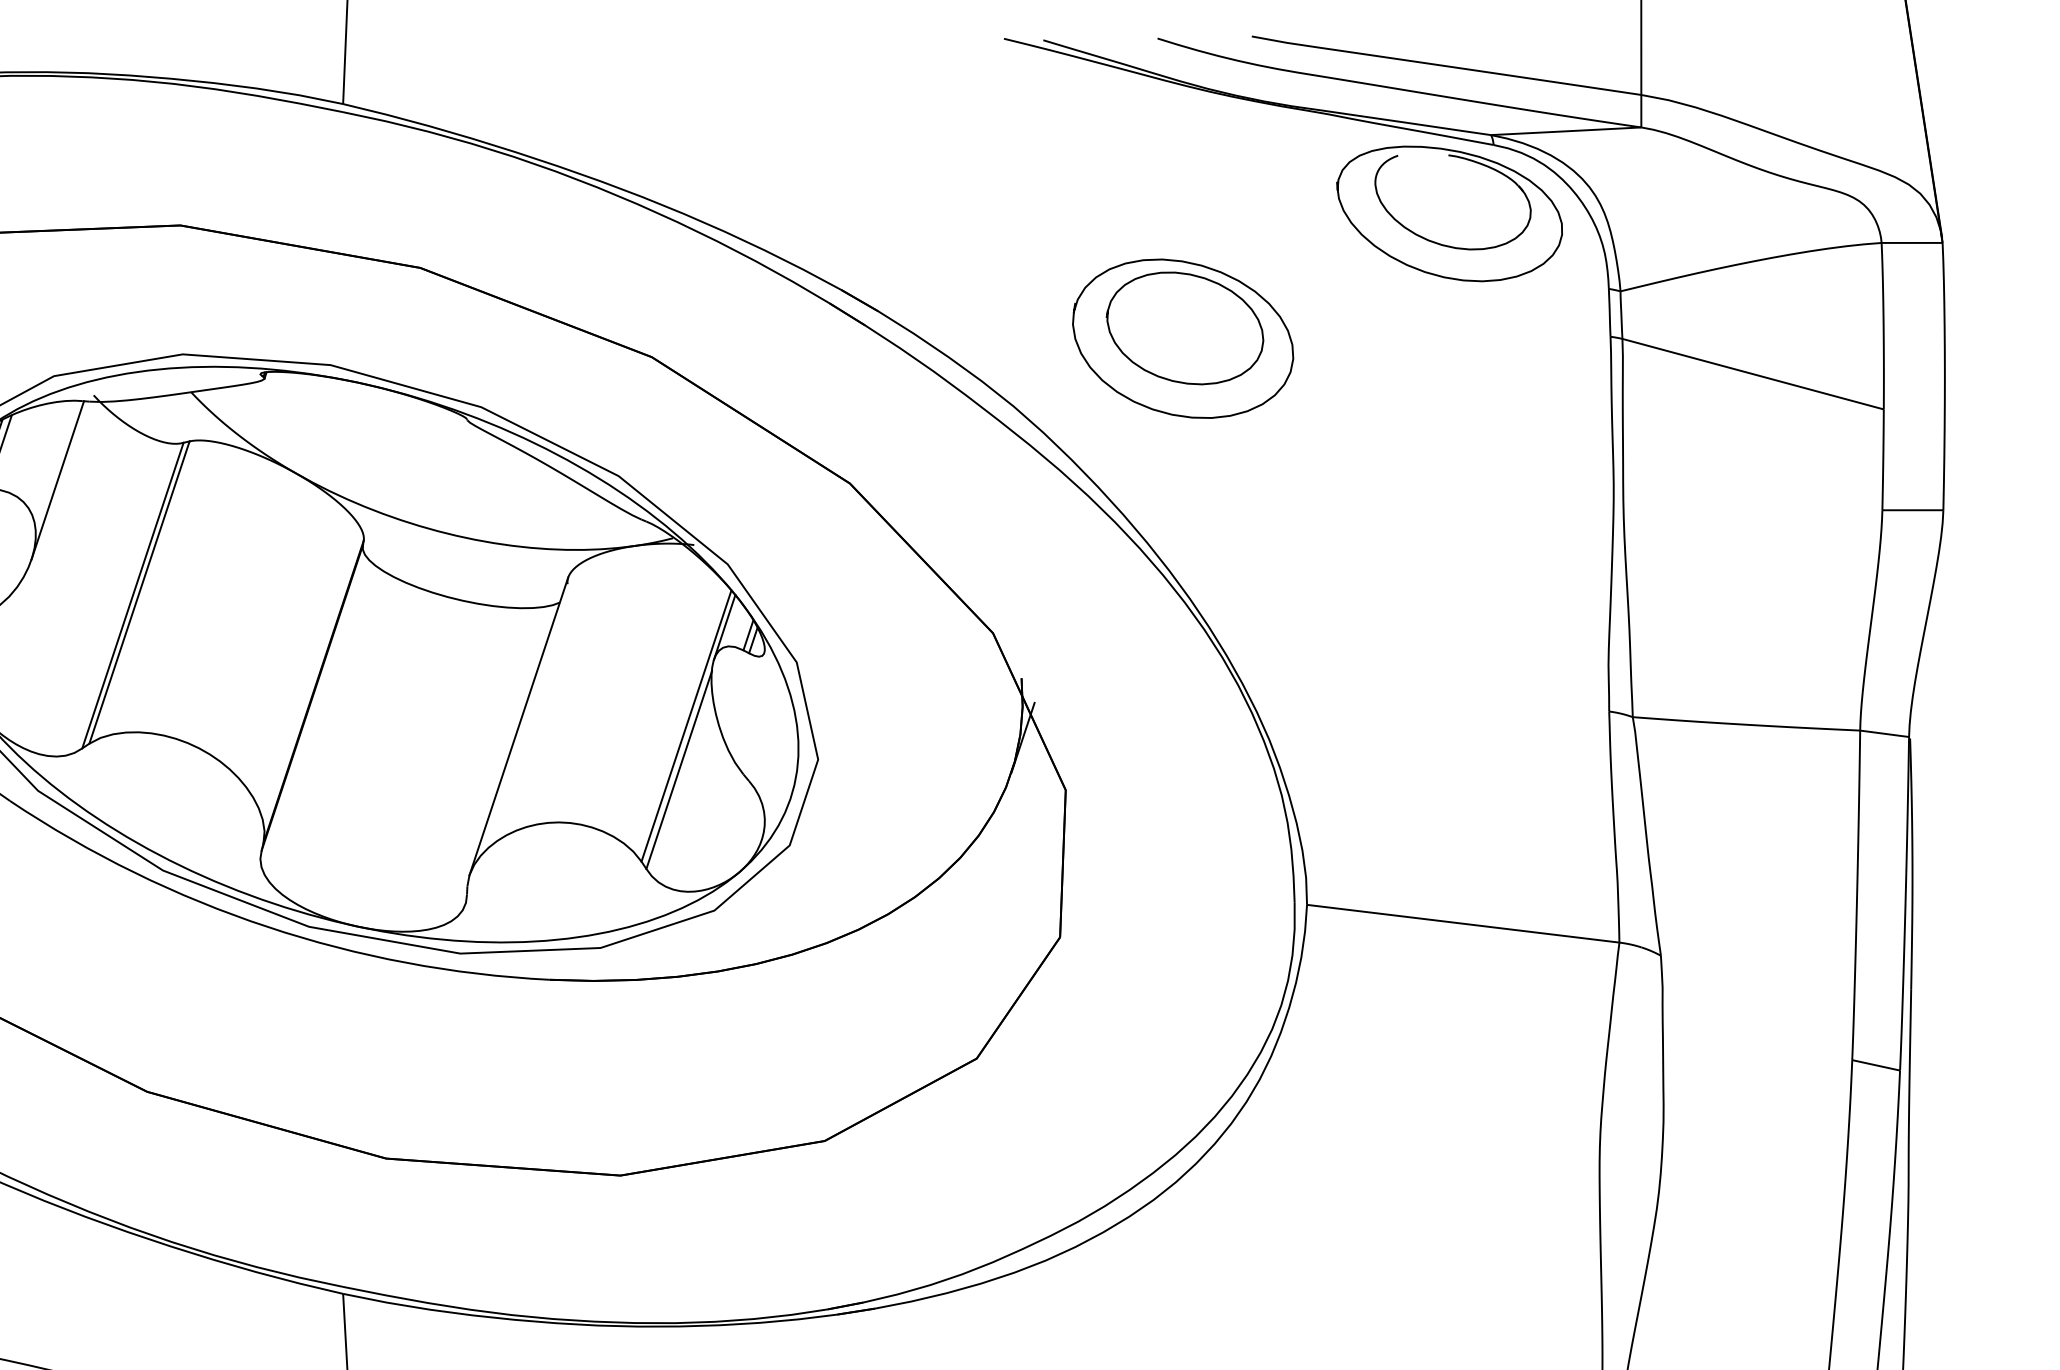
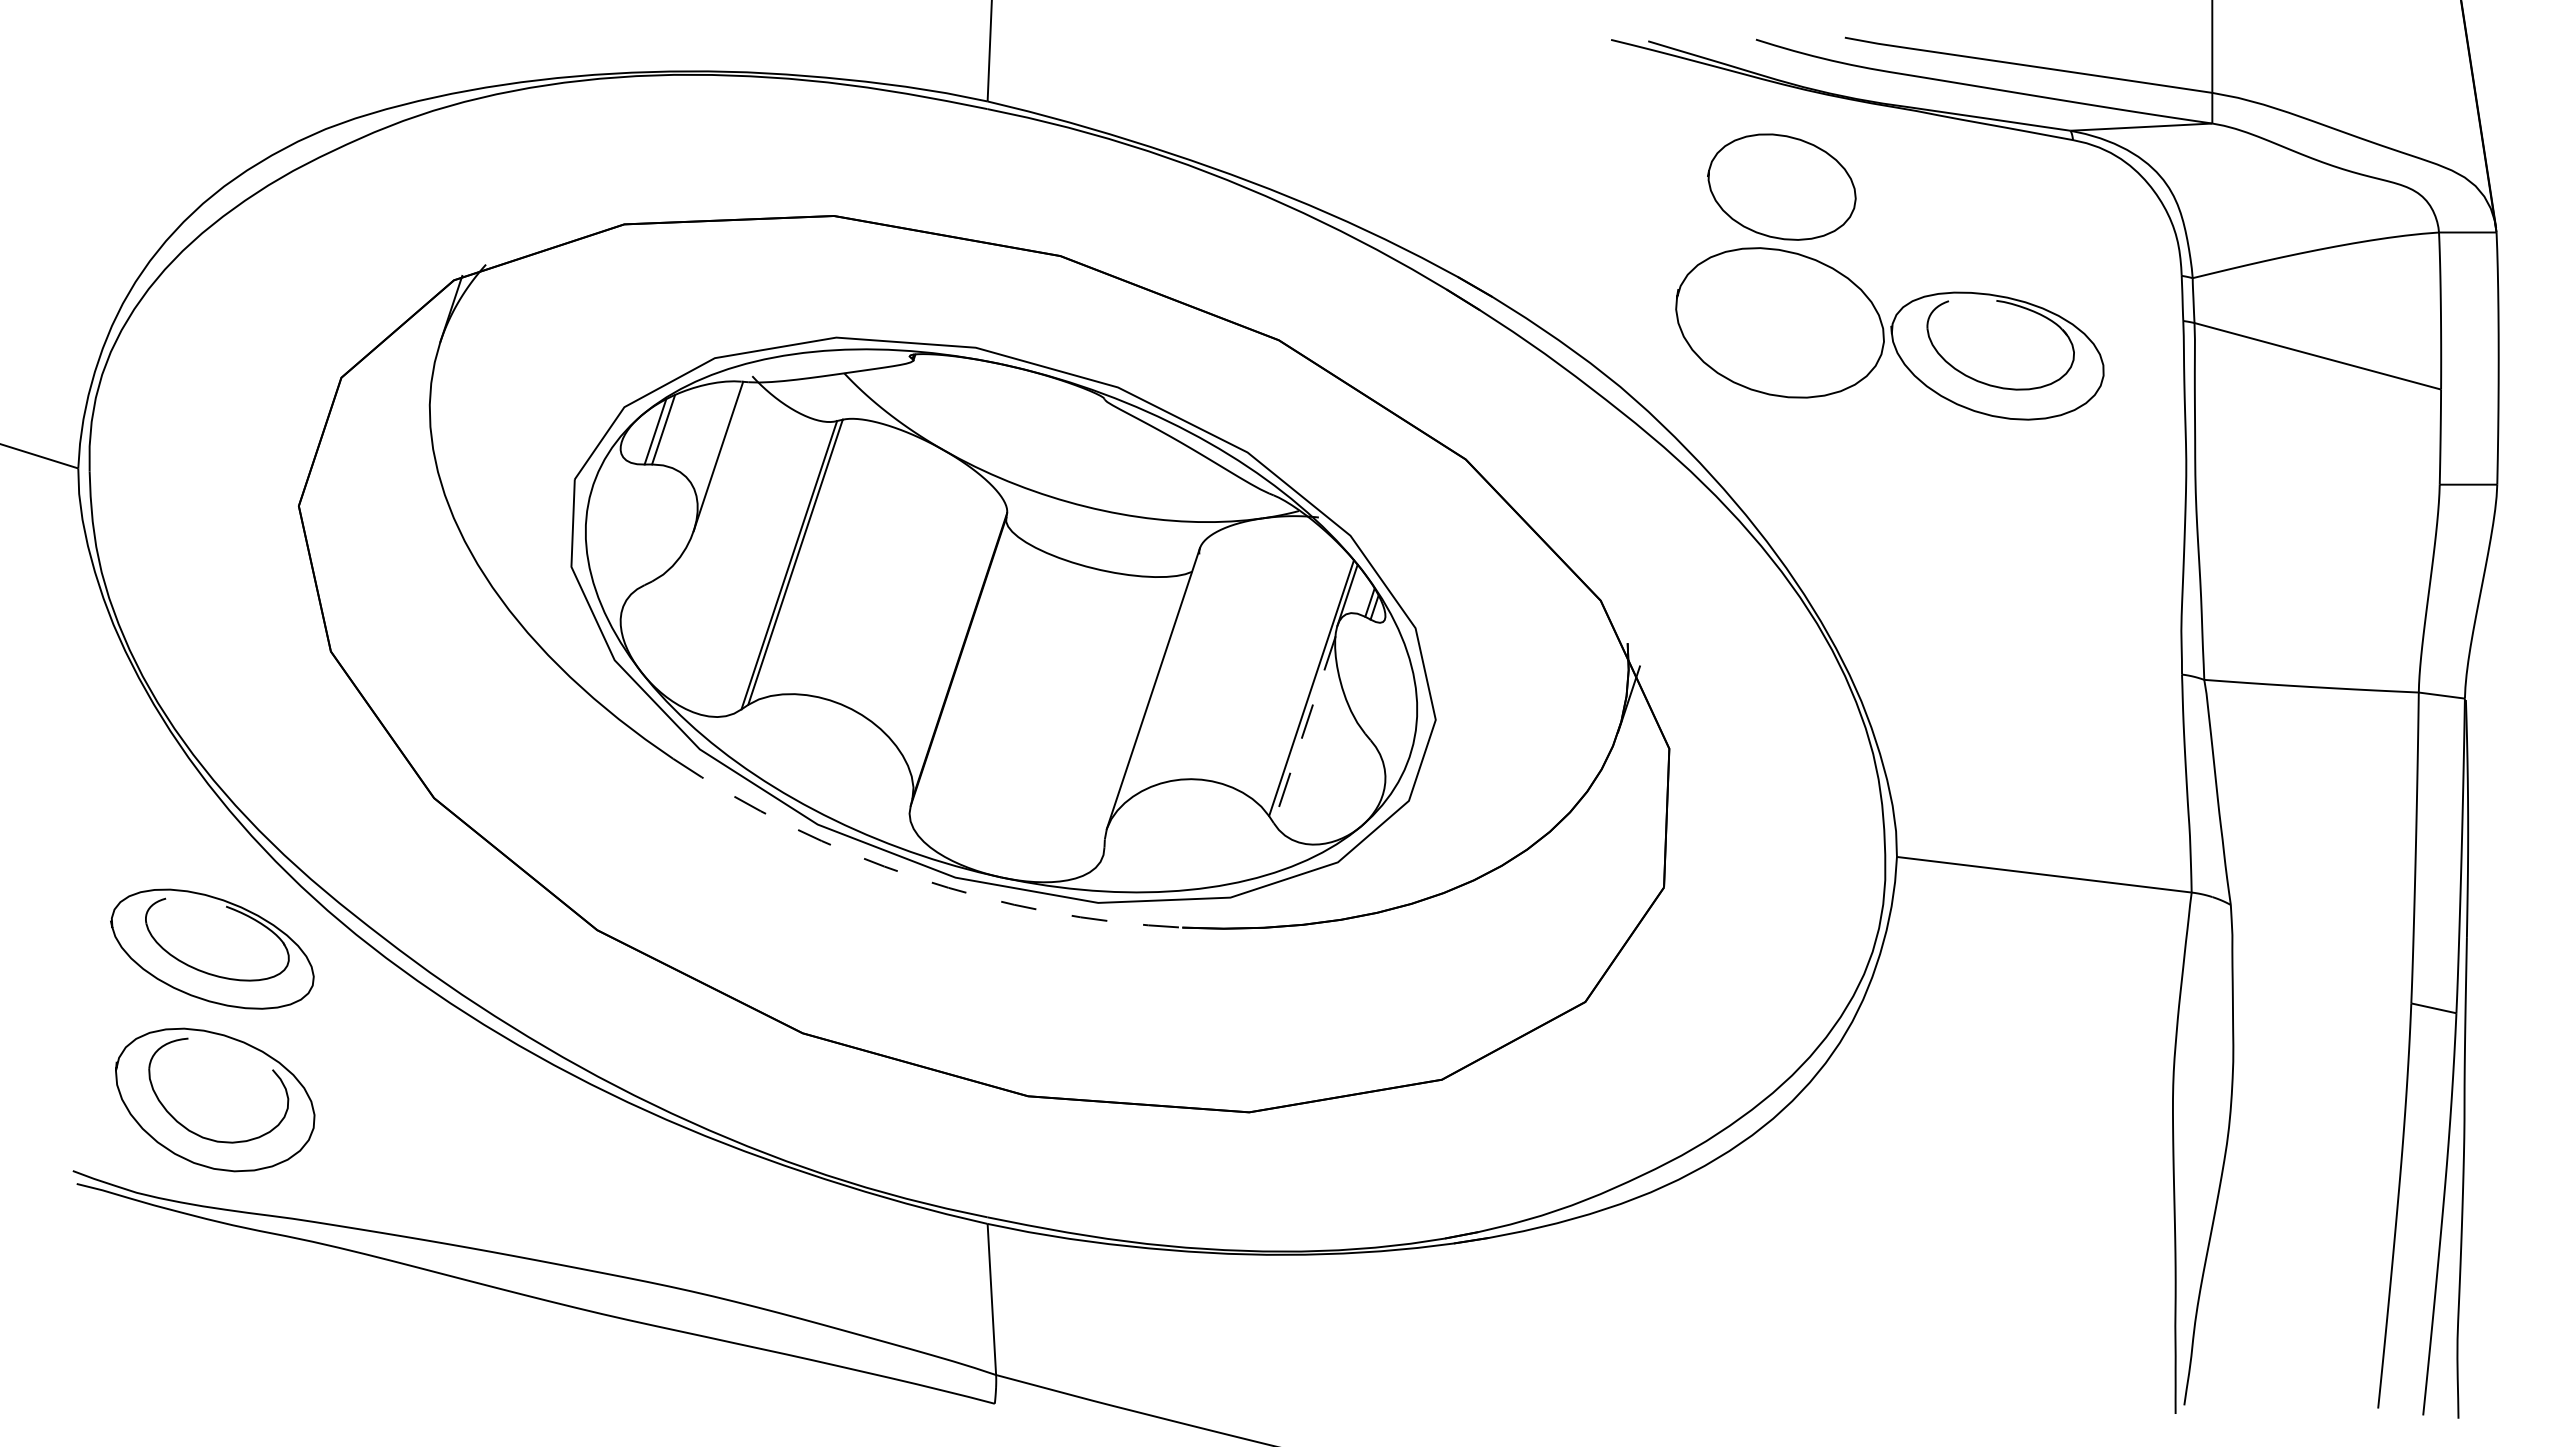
part: (1449, 213) -> (1997, 355), moved
curve: (1198, 277) -> (1794, 139), moved
line: (679, 770) -> (1304, 730), solid -> dashed
arc: (267, 926) -> (916, 877), solid -> dashed

